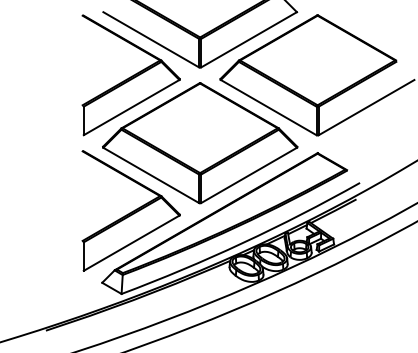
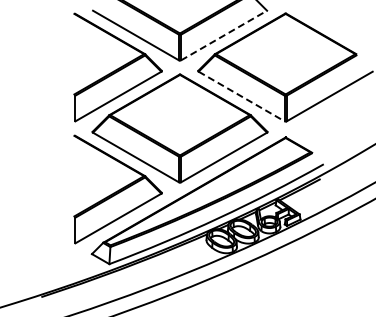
line: (249, 39) -> (224, 35), solid -> dashed
line: (268, 107) -> (241, 96), solid -> dashed

